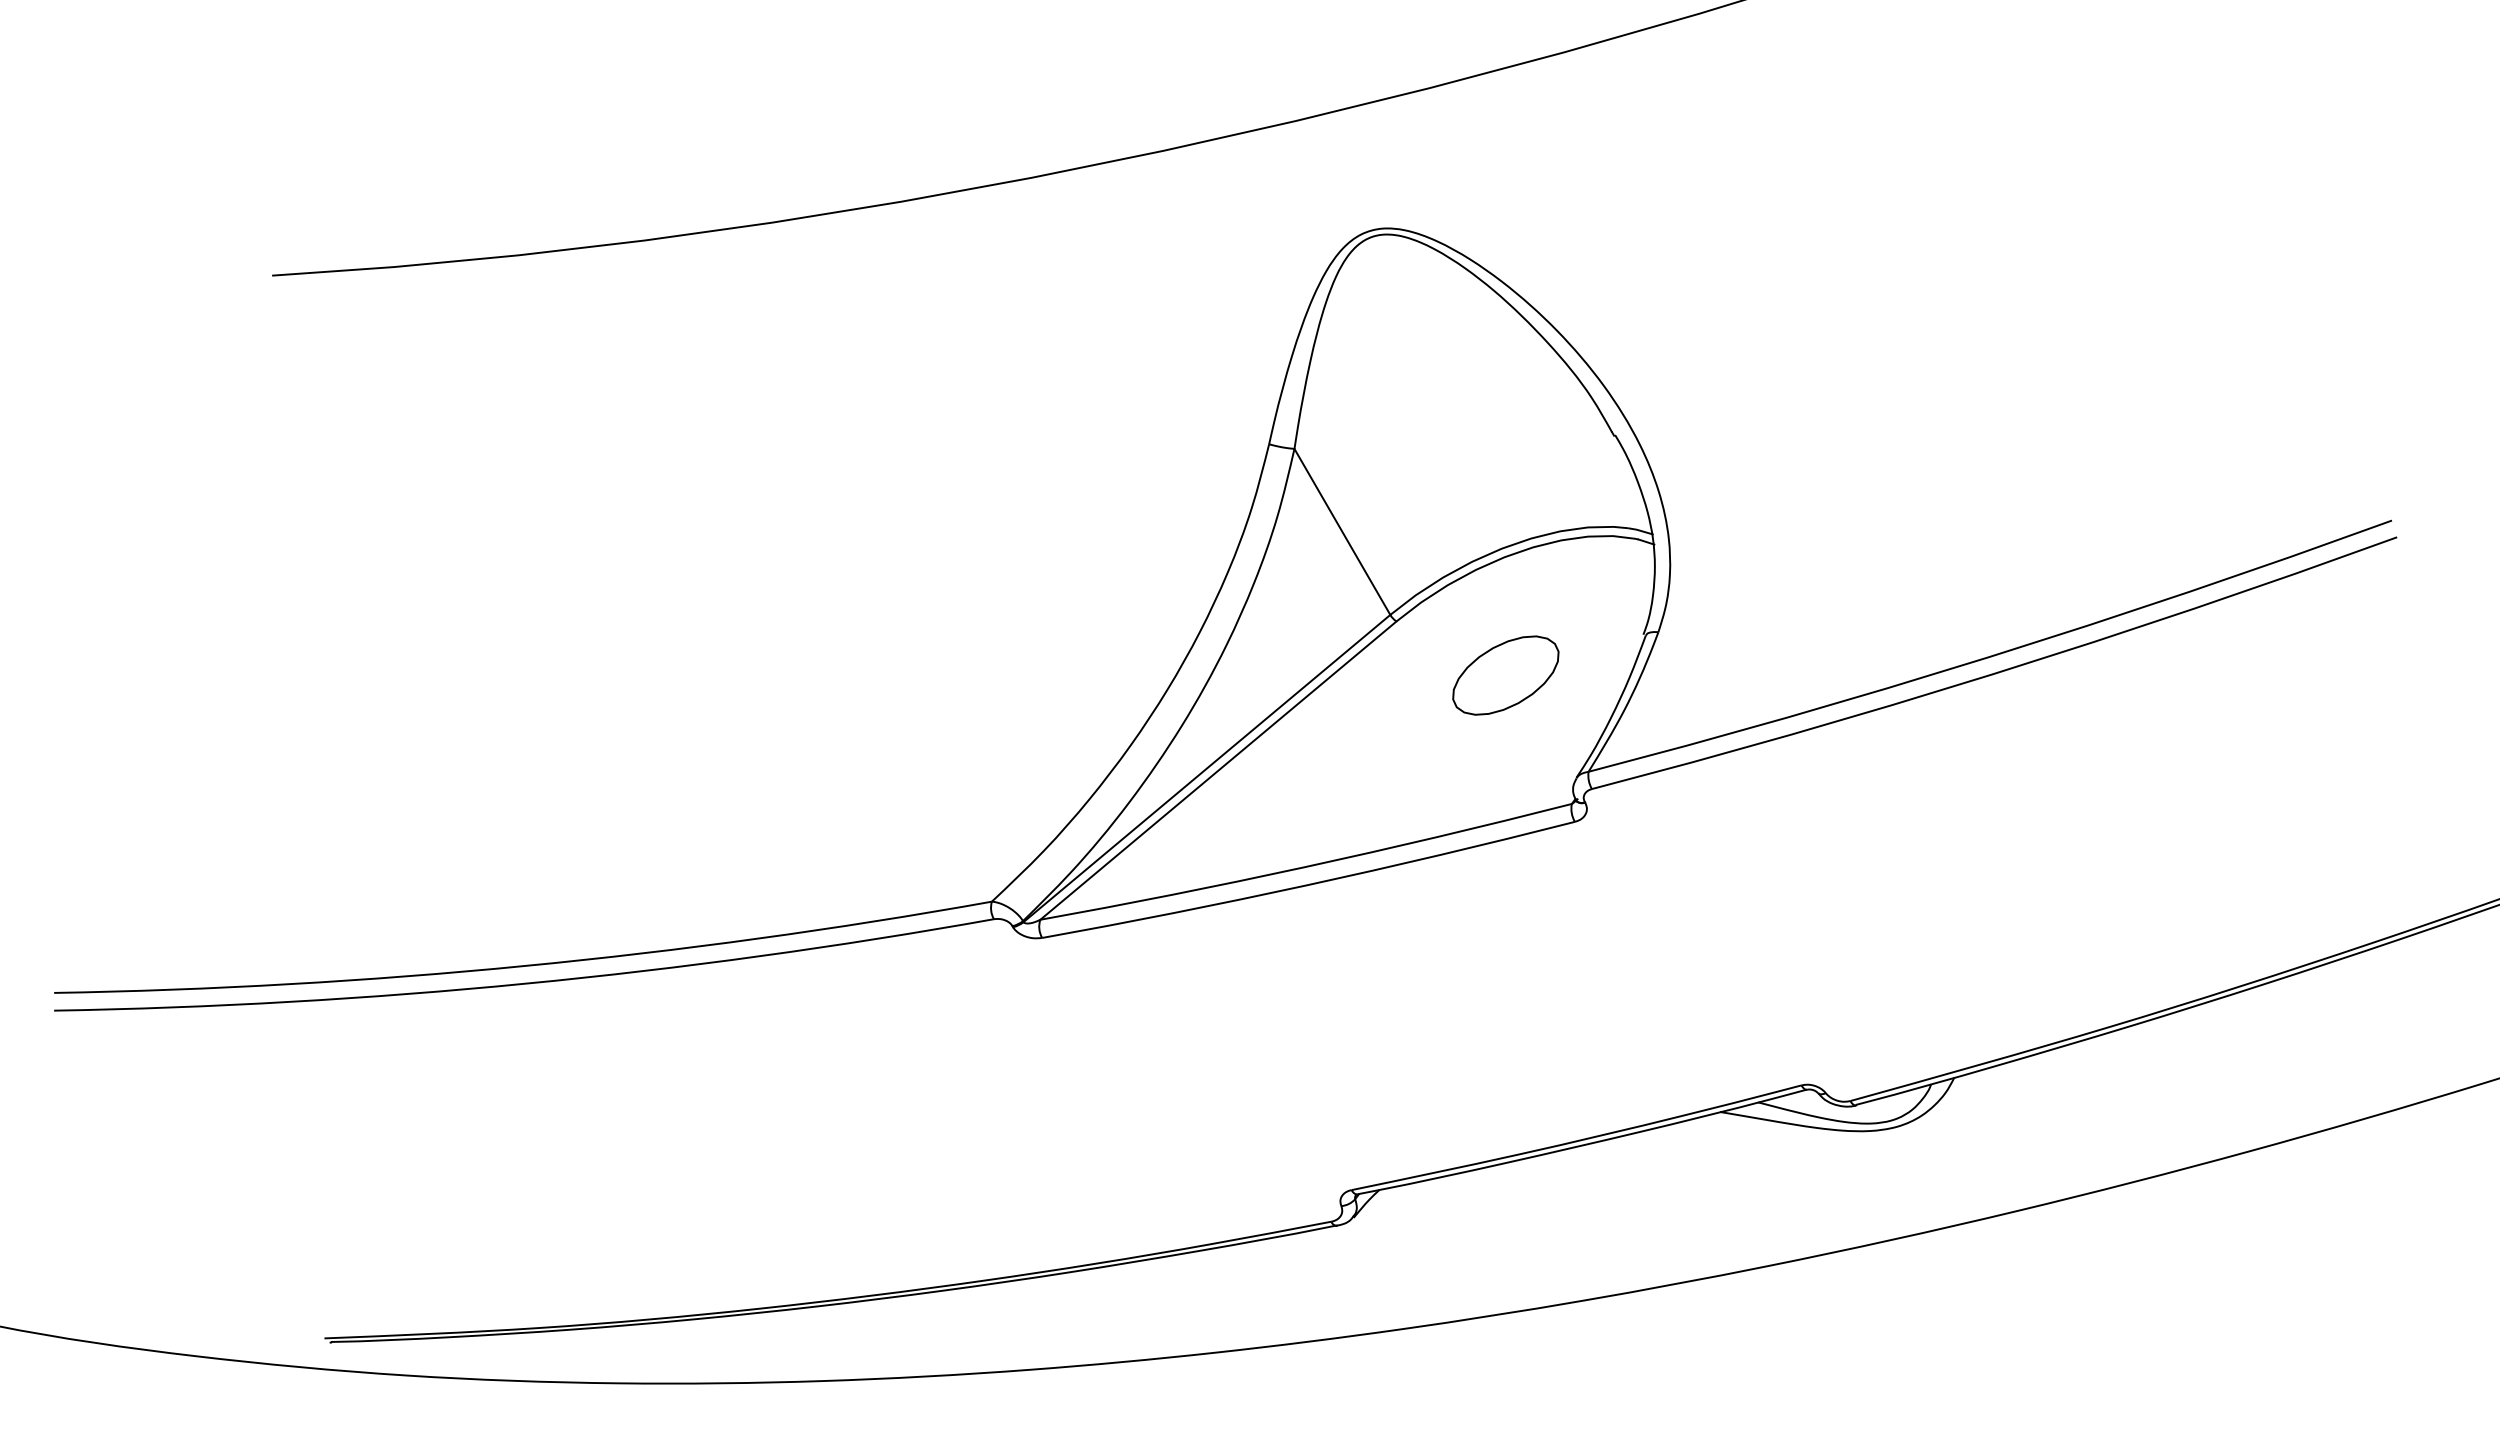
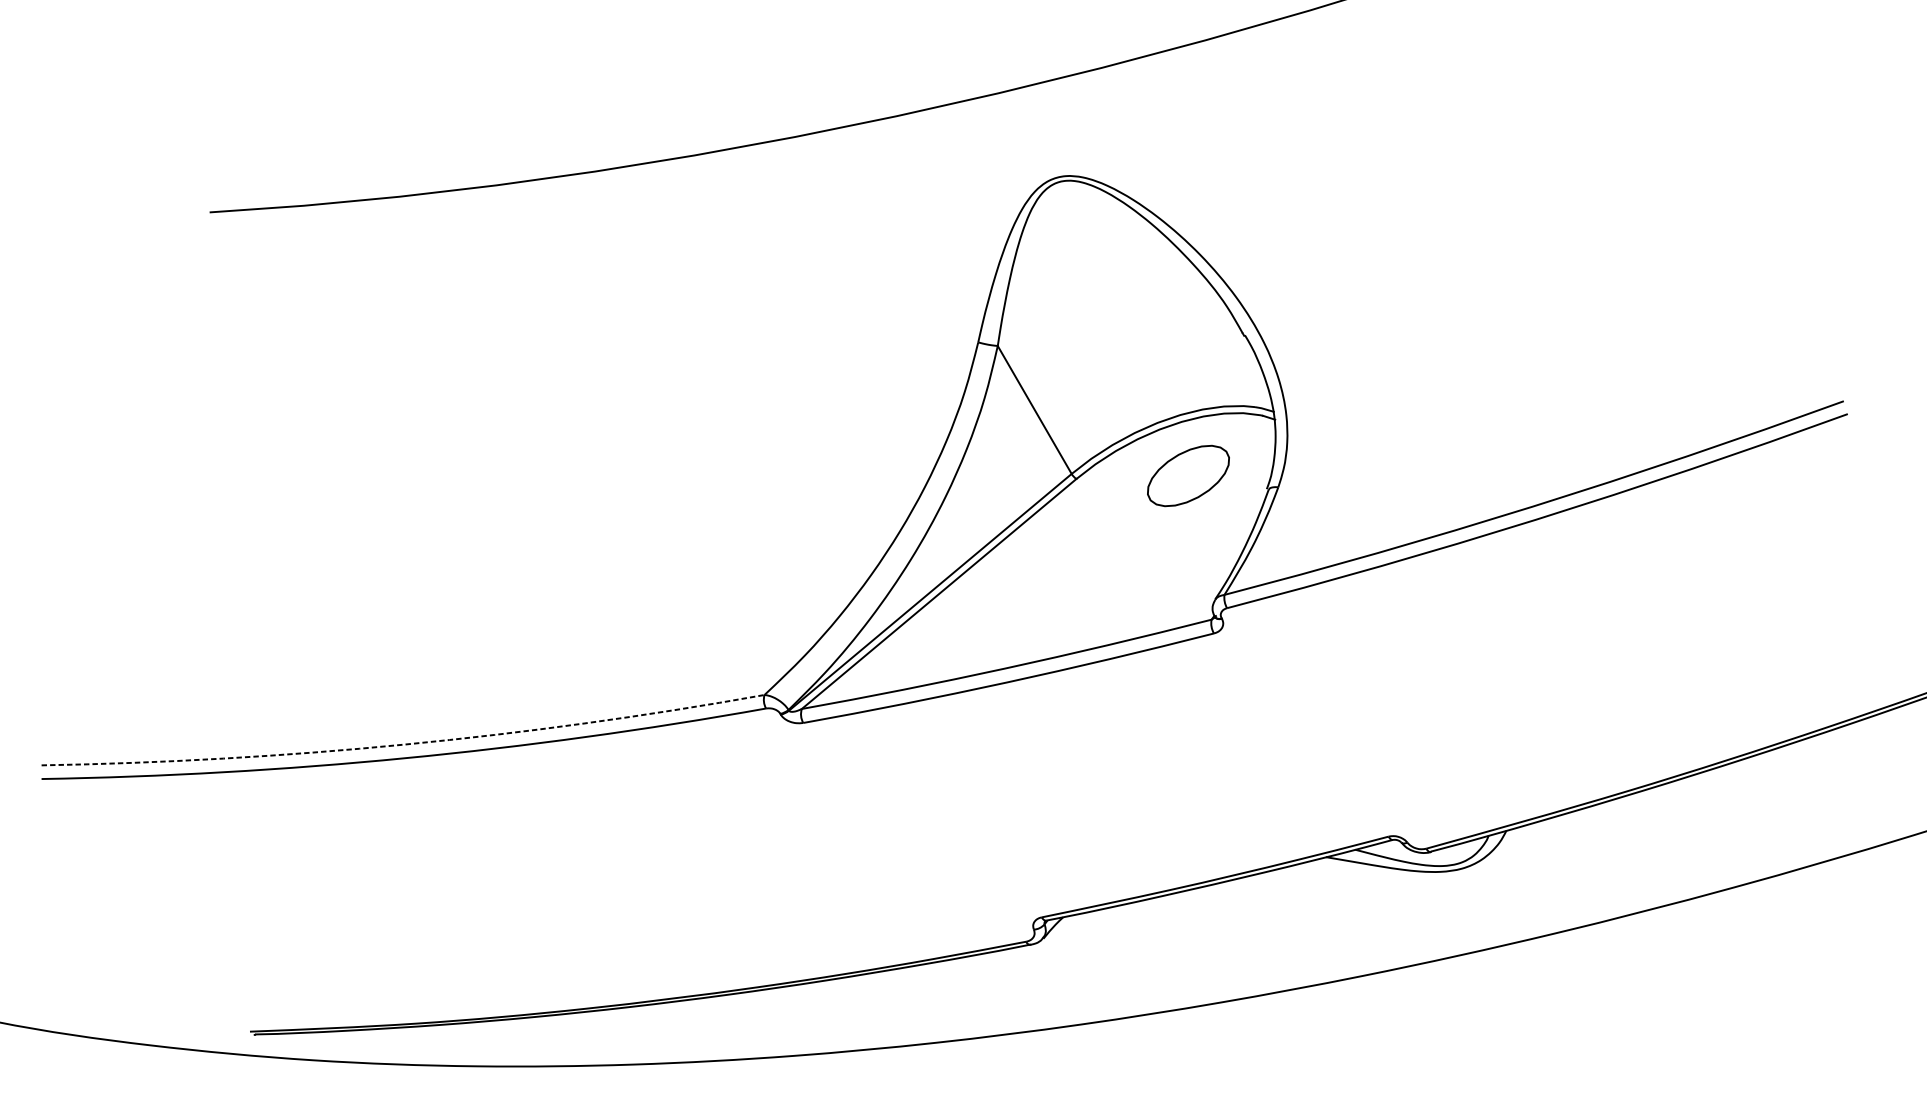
part: (1505, 675) -> (1188, 475), moved
arc: (524, 966) -> (404, 744), solid -> dashed

